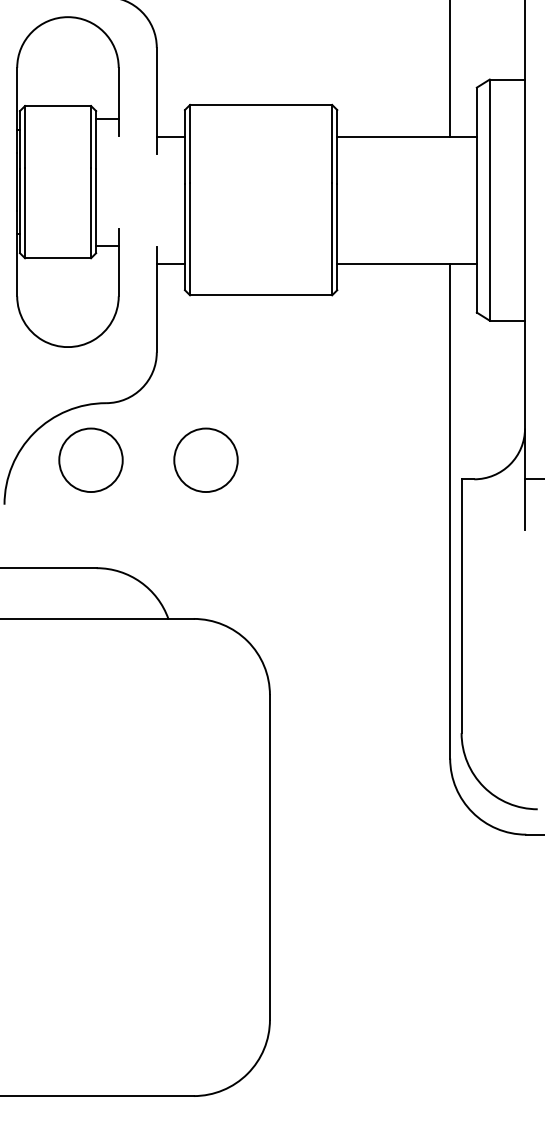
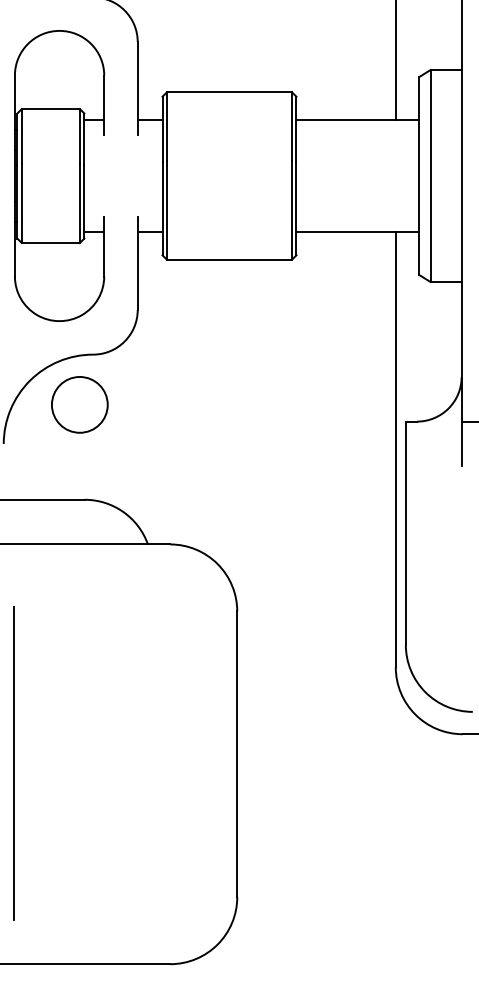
part: (67, 181) -> (59, 175), moved
circle: (205, 459) -> (180, 404), removed
line: (16, 867) -> (14, 763), added

